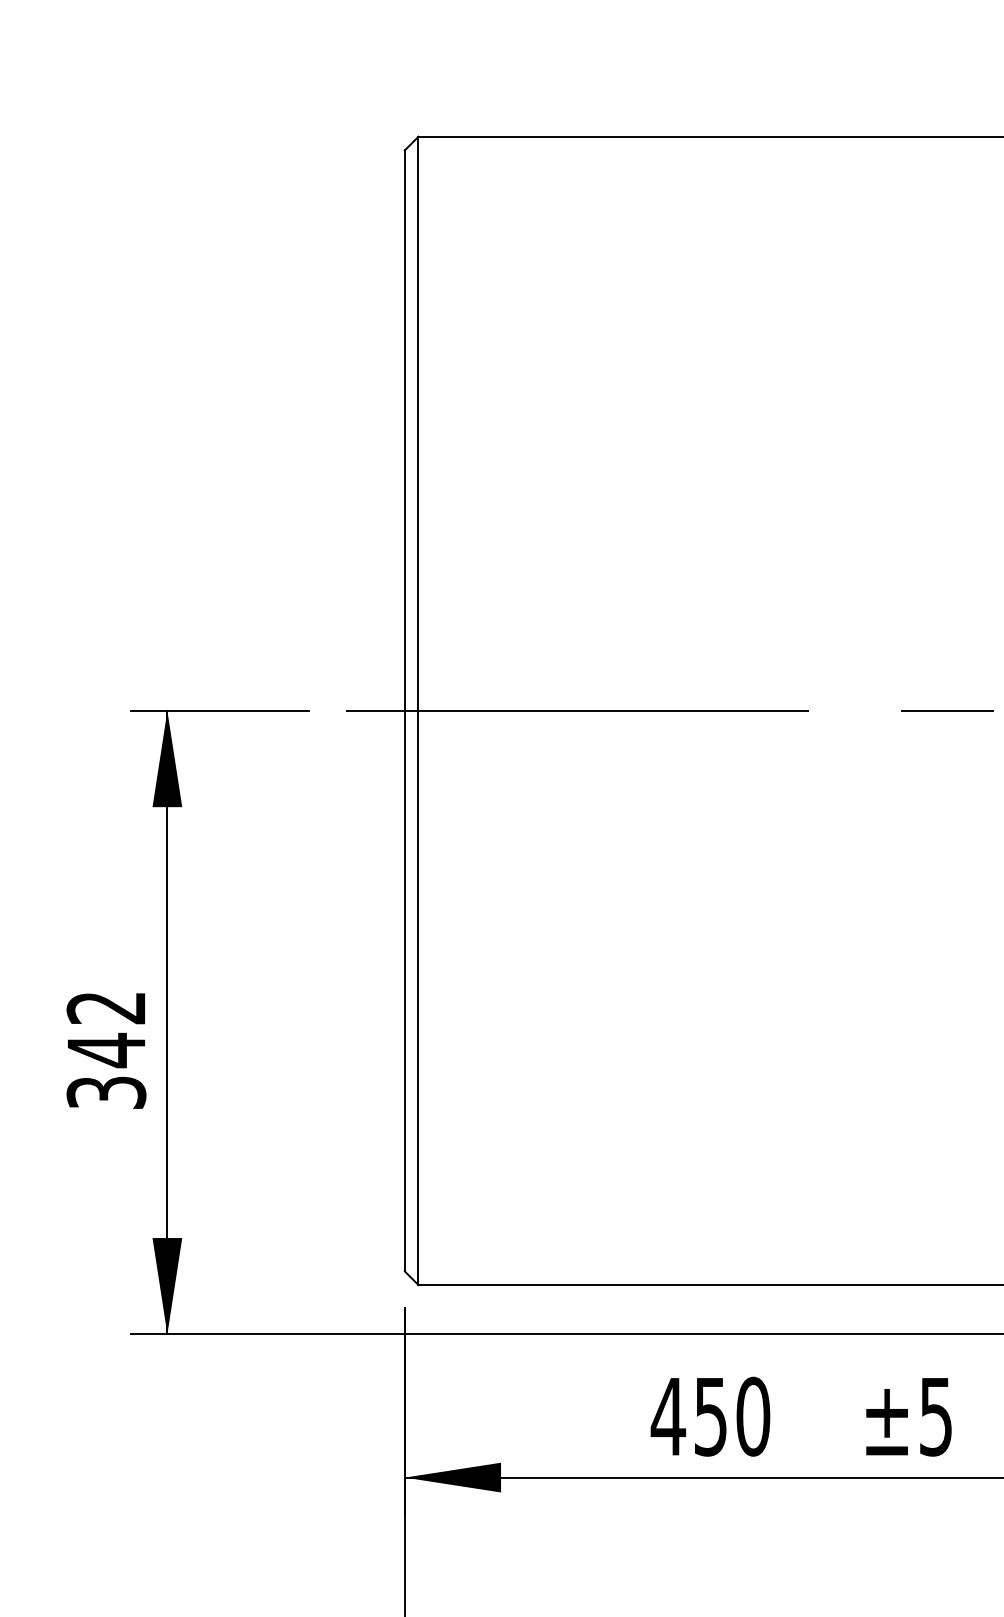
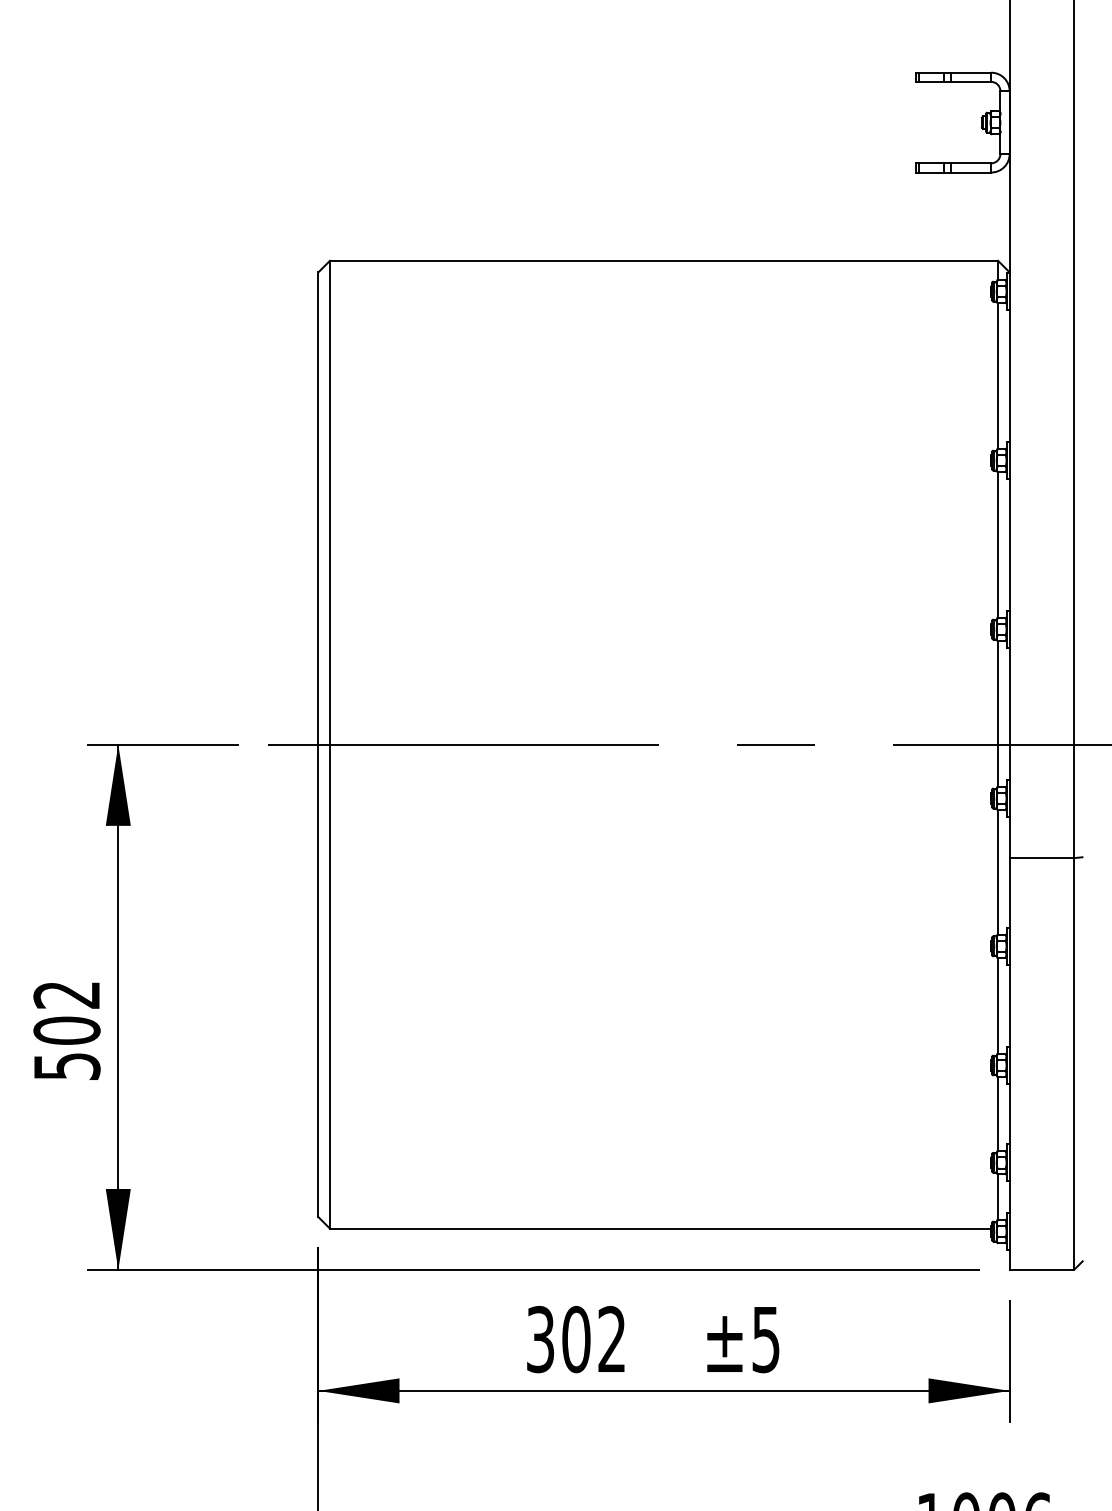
text: (105, 1070) -> (66, 1047), 342 -> 502
text: (709, 1416) -> (575, 1339), 450 -> 302

